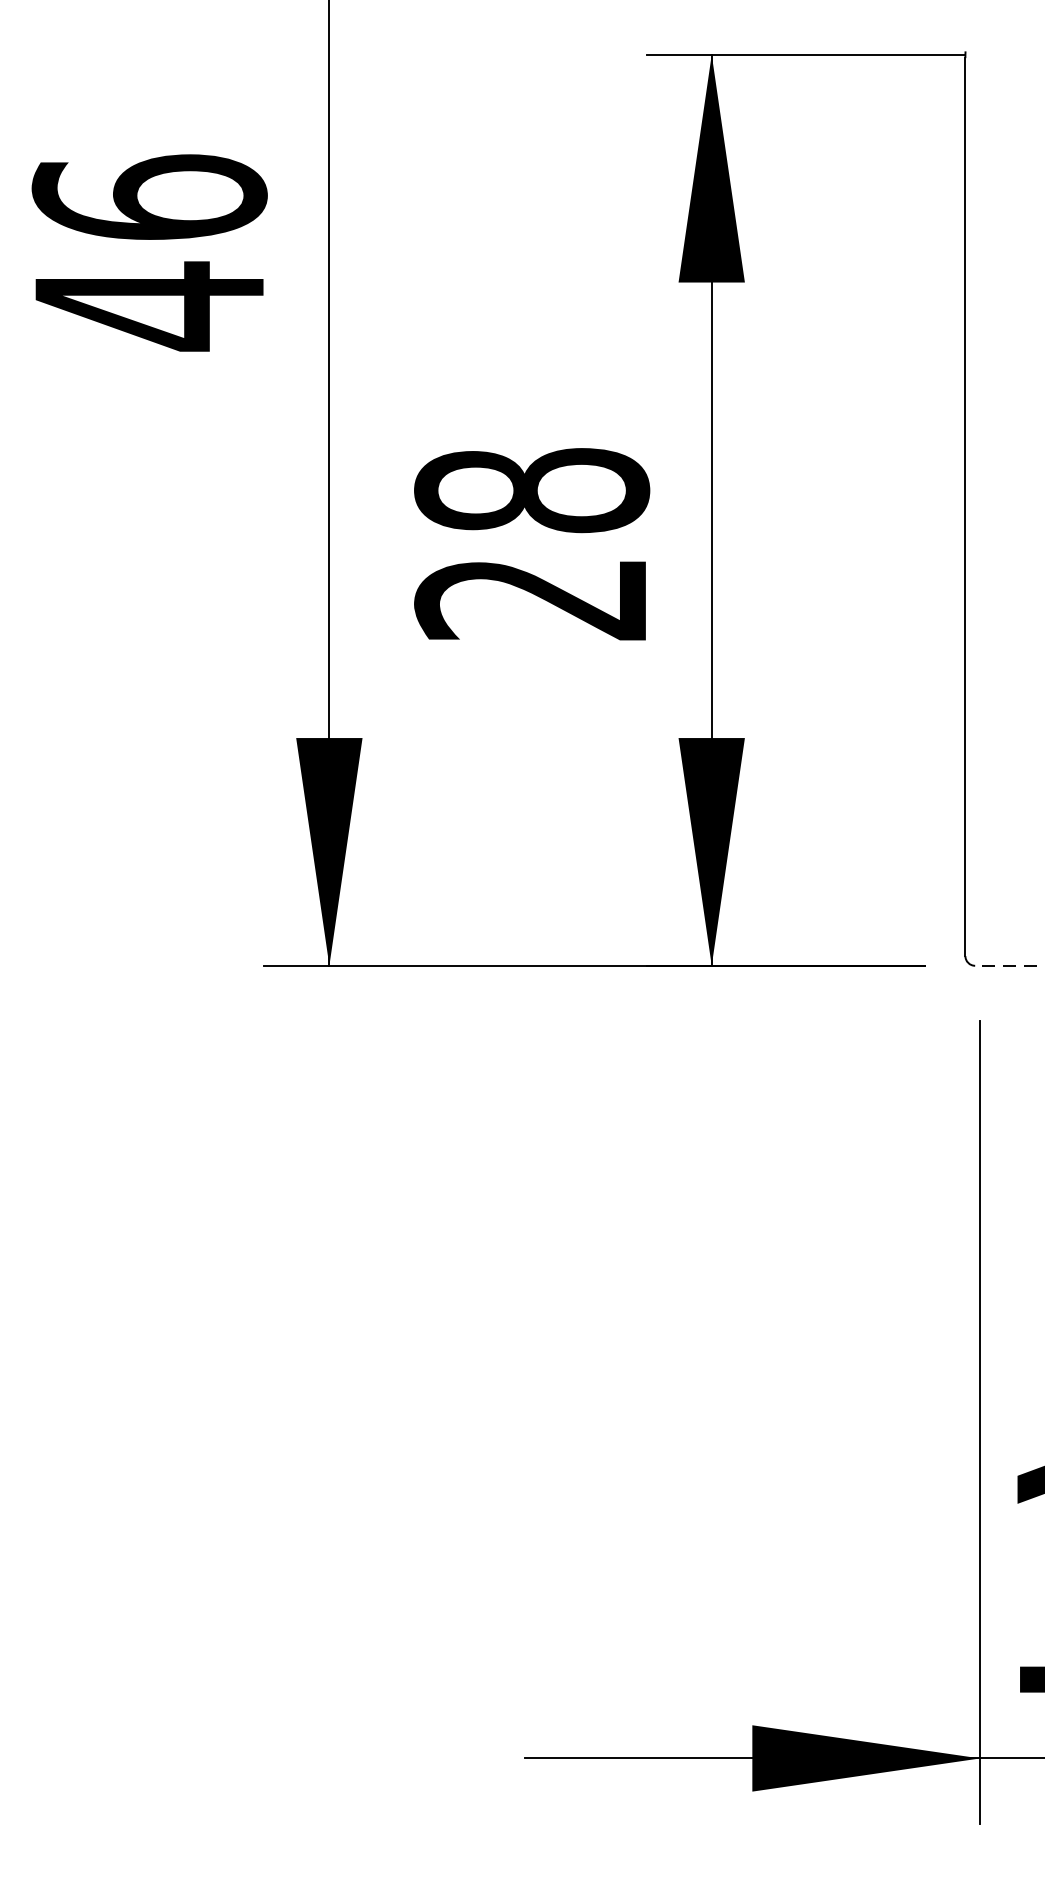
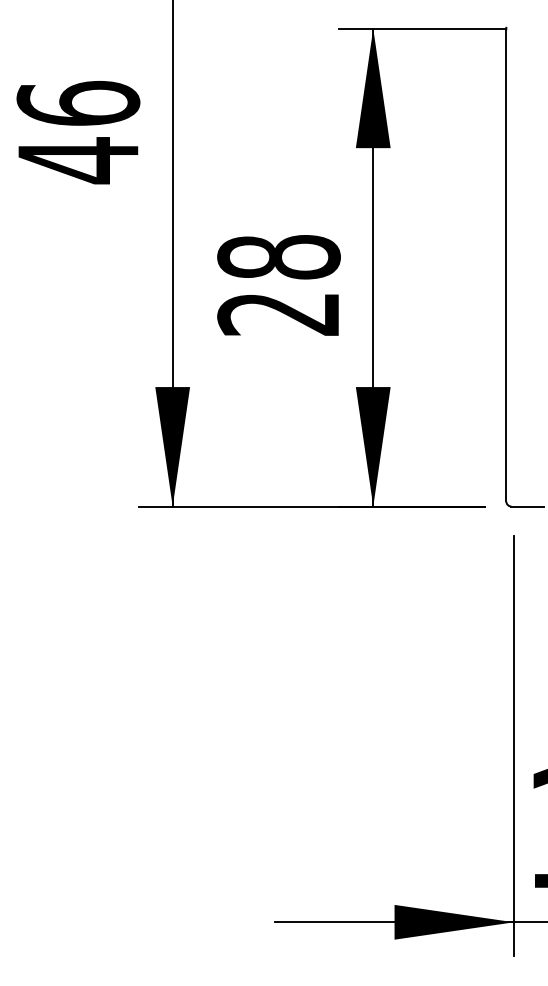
line: (1005, 965) -> (527, 506), dashed -> solid

